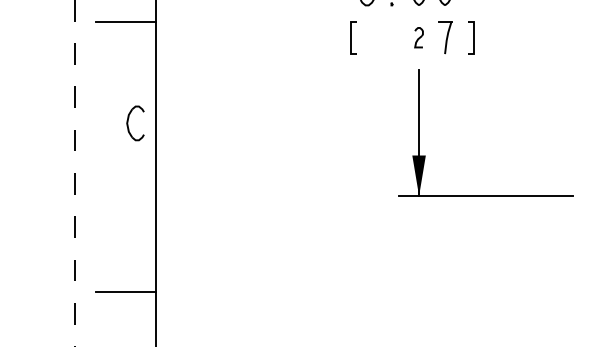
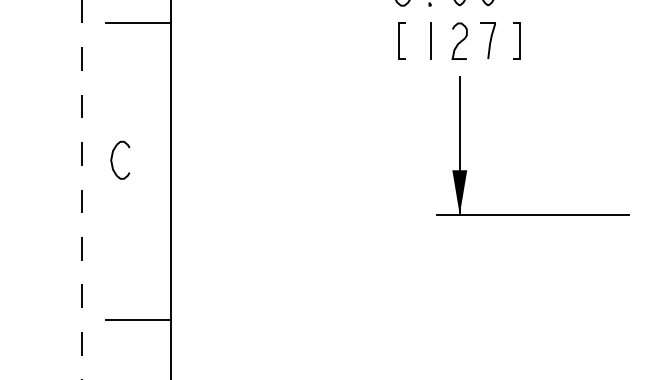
line: (351, 37) -> (399, 40), moved
line: (392, 37) -> (430, 40), added
part: (418, 37) -> (459, 40), size x1.67
part: (128, 123) -> (112, 160), moved

